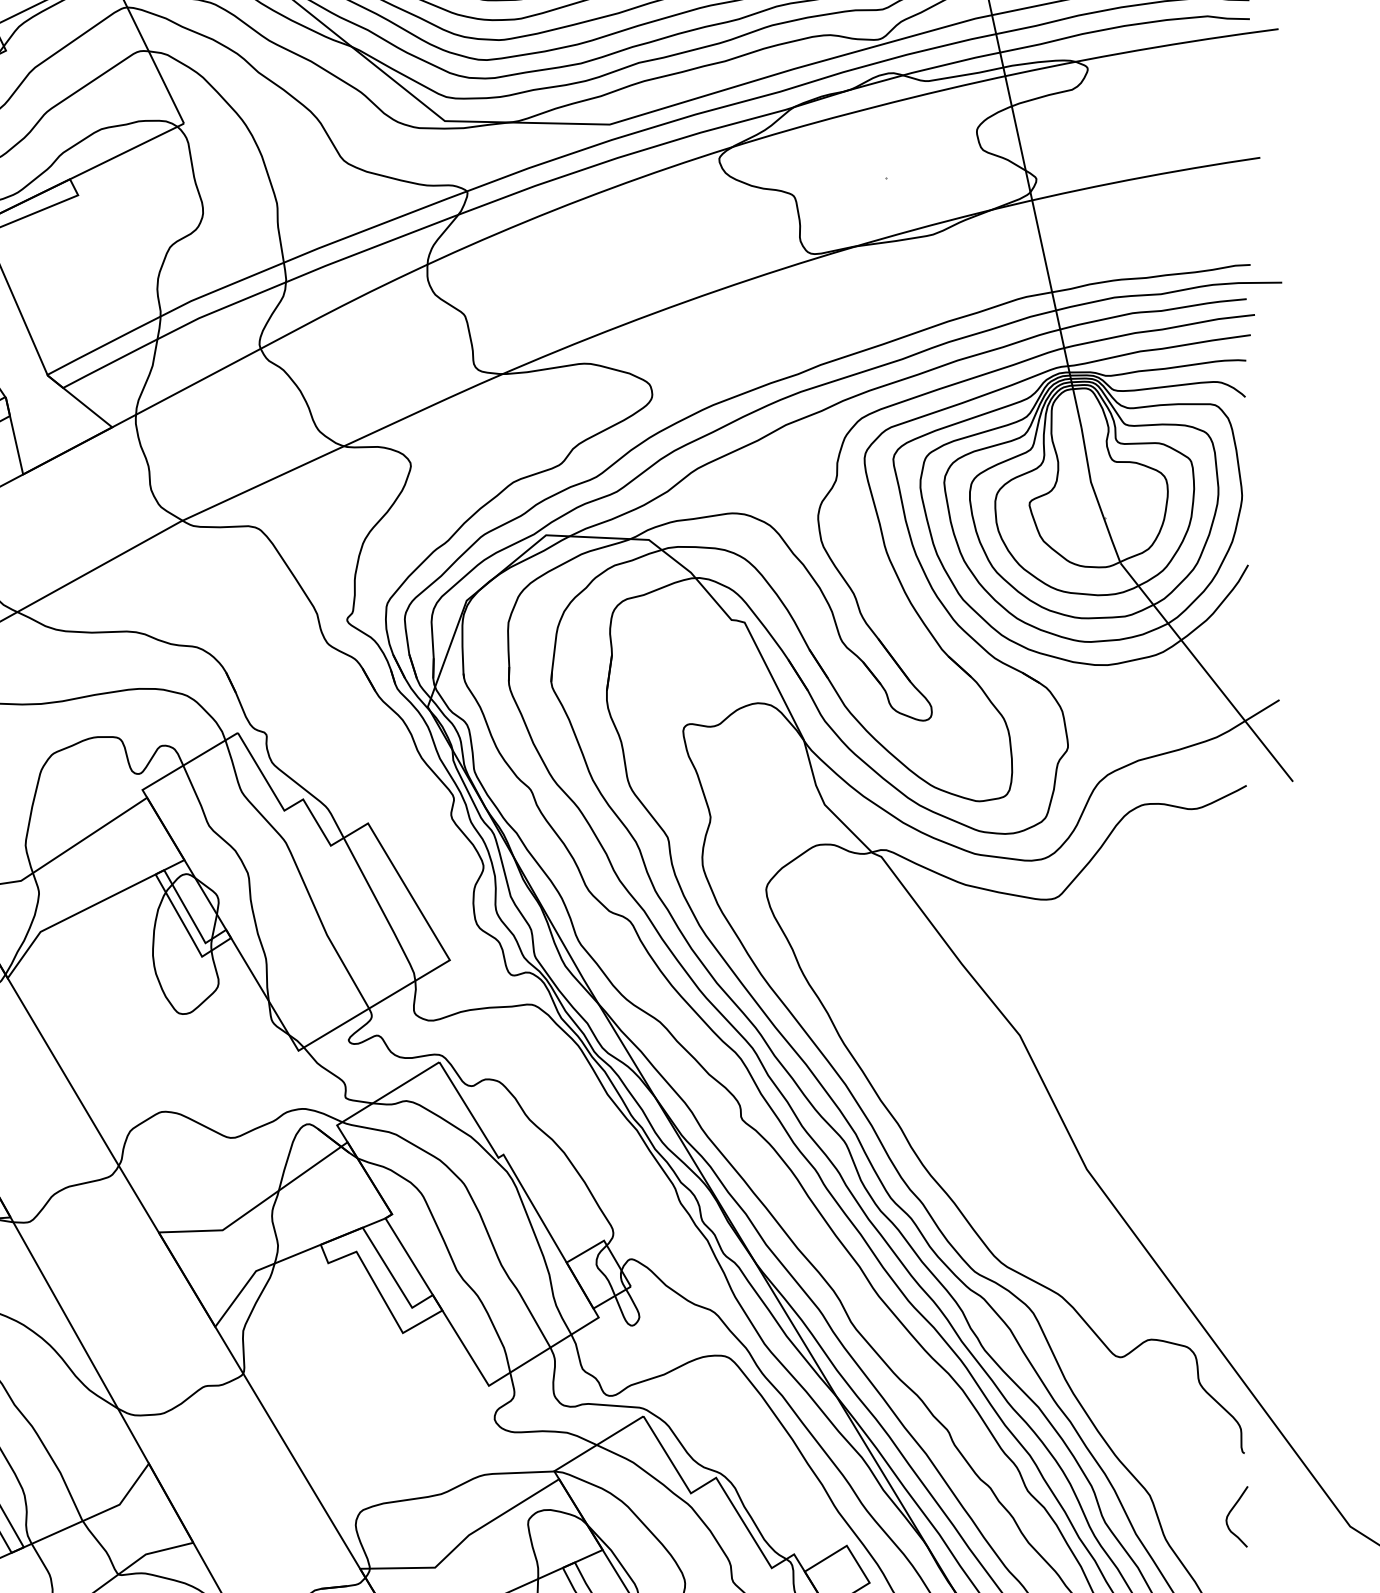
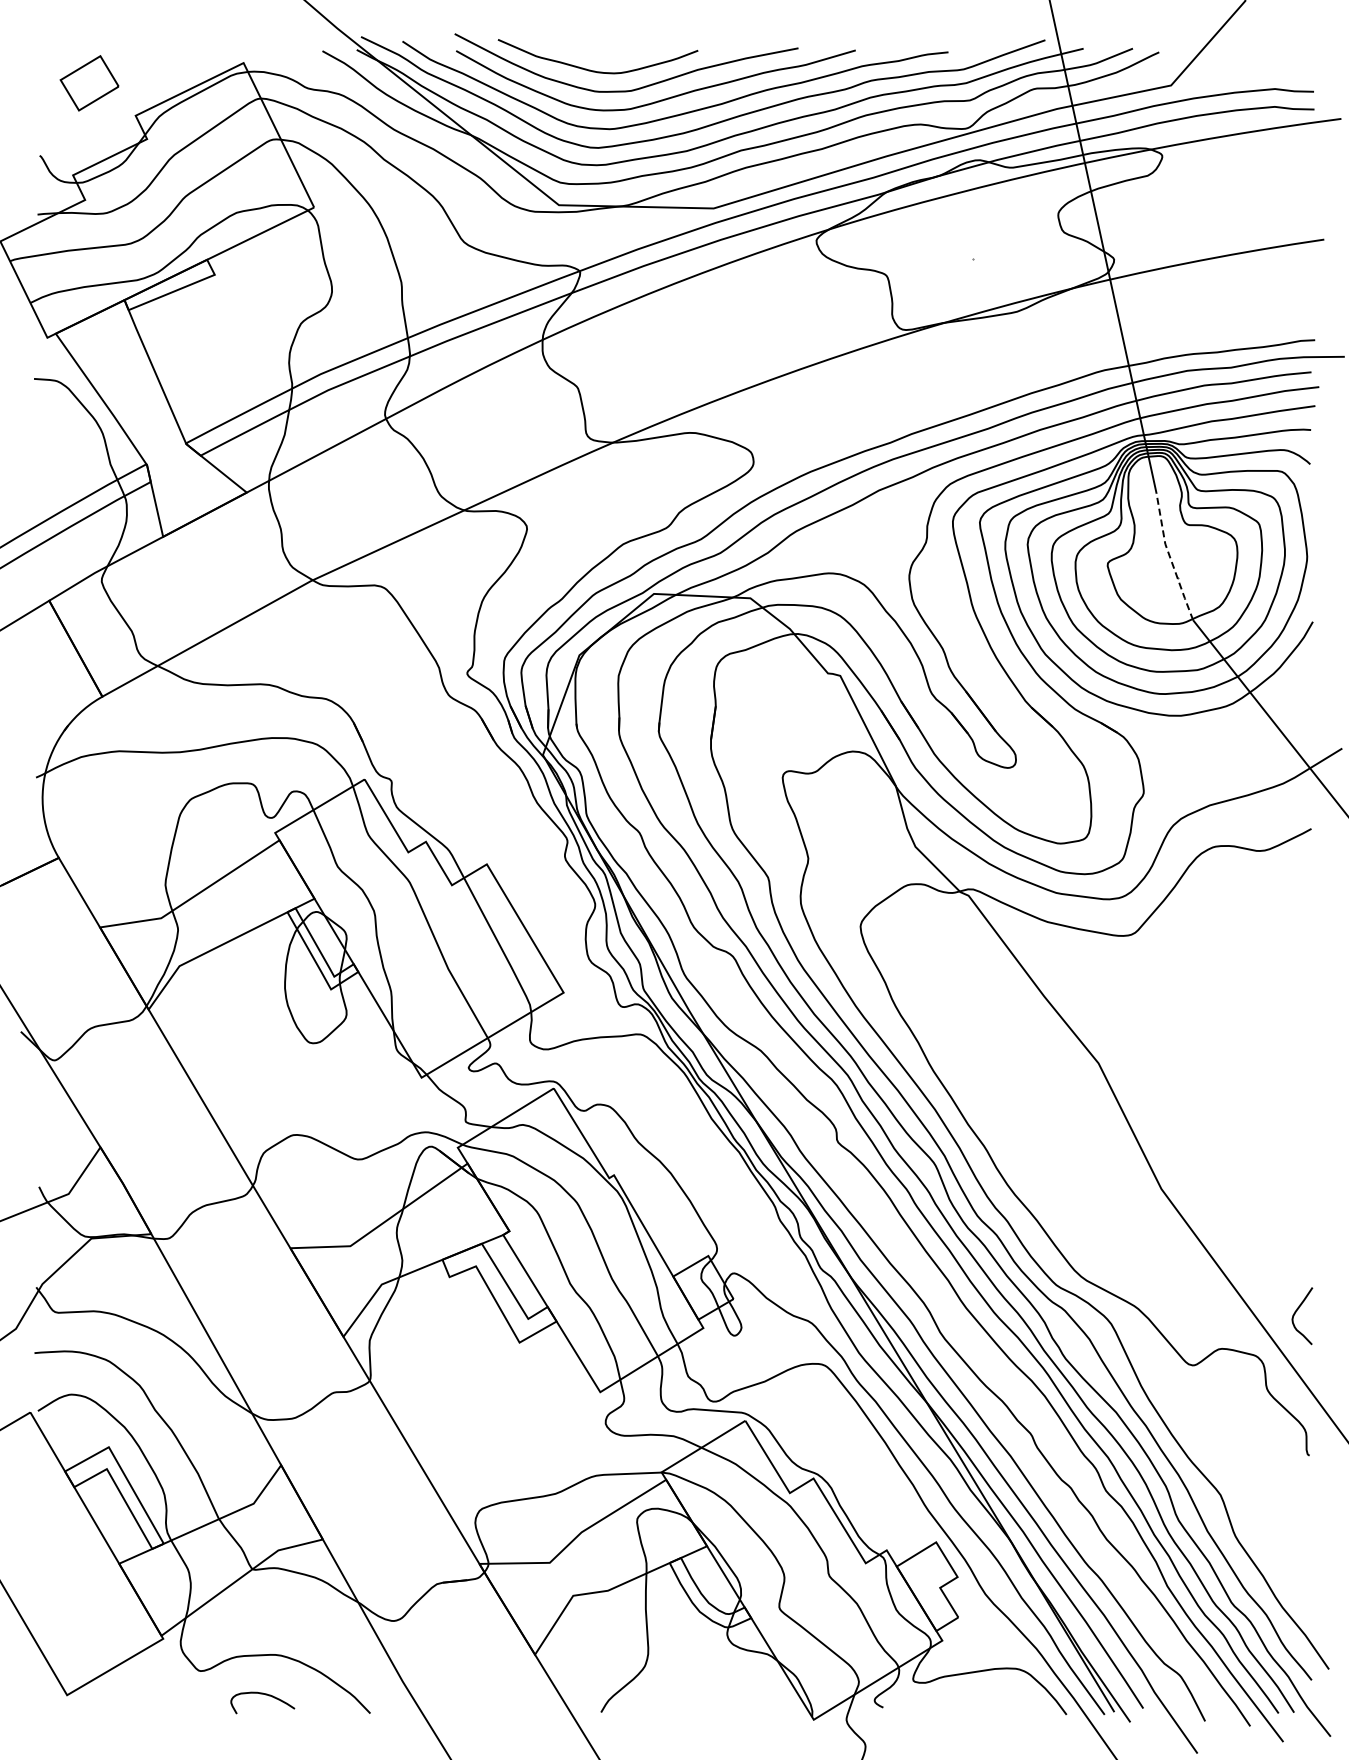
line: (1096, 497) -> (1170, 558), solid -> dashed
curve: (1230, 1512) -> (1296, 1312), moved

